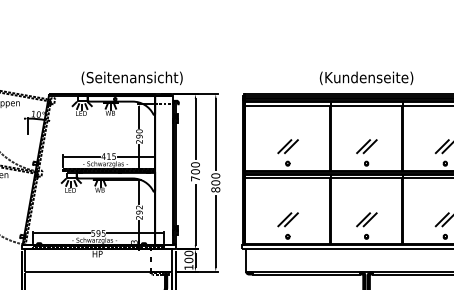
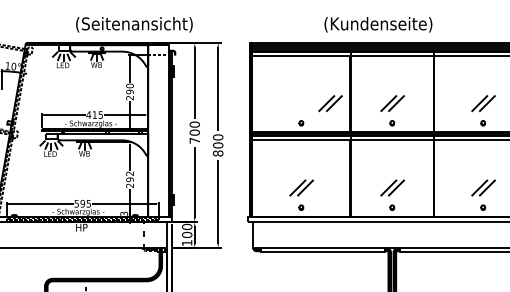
text: (131, 78) -> (133, 24), moved
text: (366, 78) -> (378, 24), moved
part: (287, 146) -> (329, 103), moved

